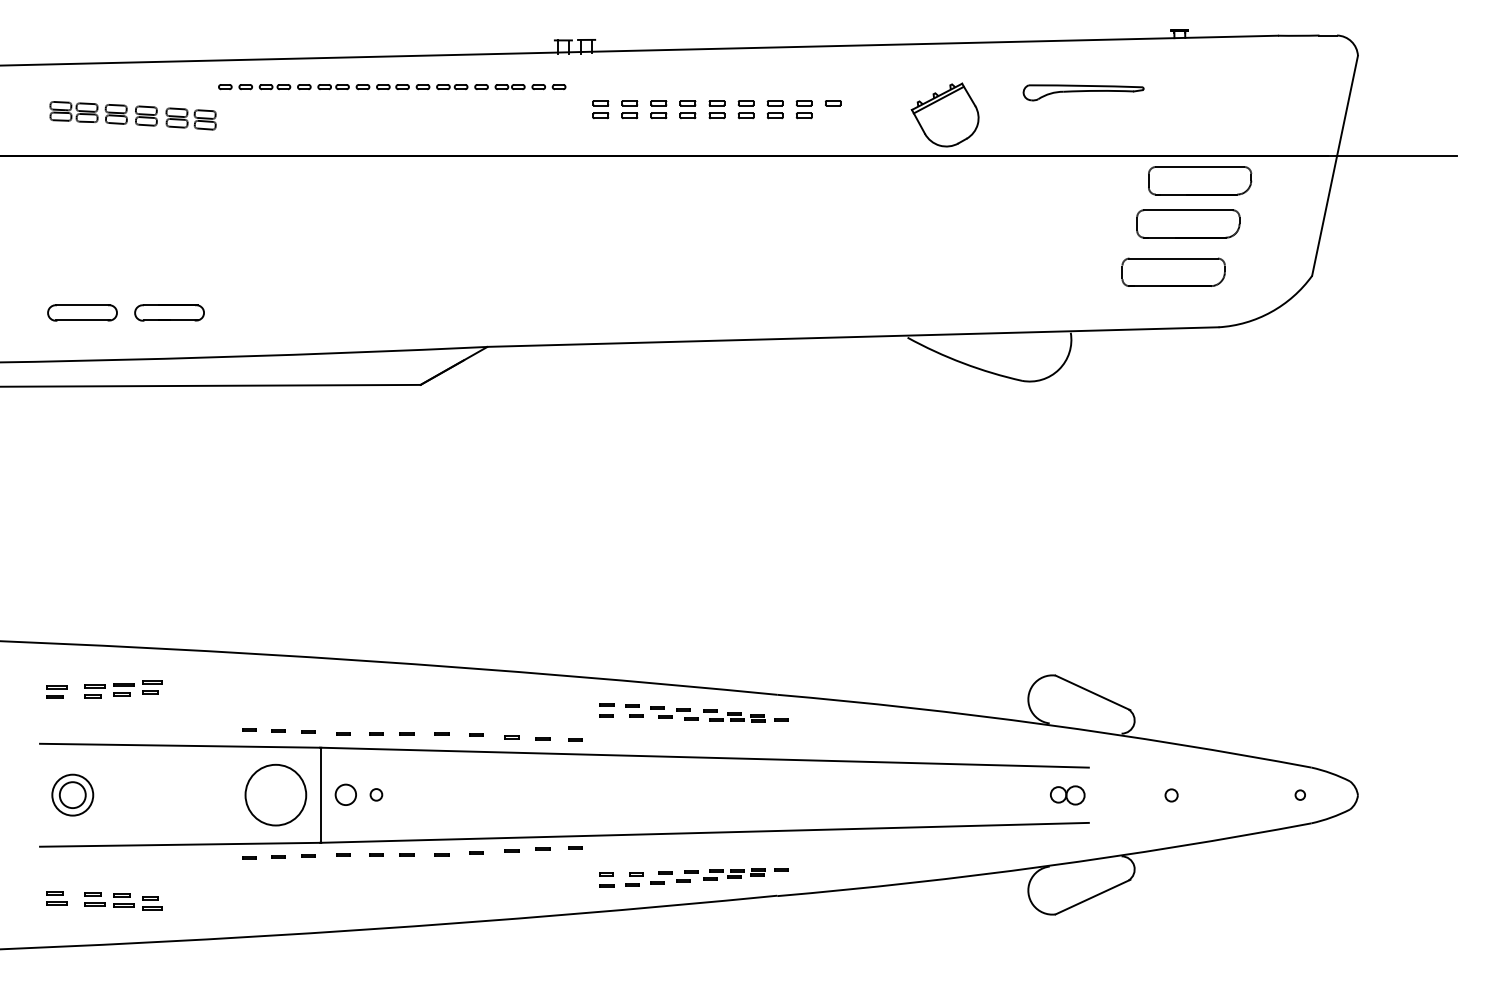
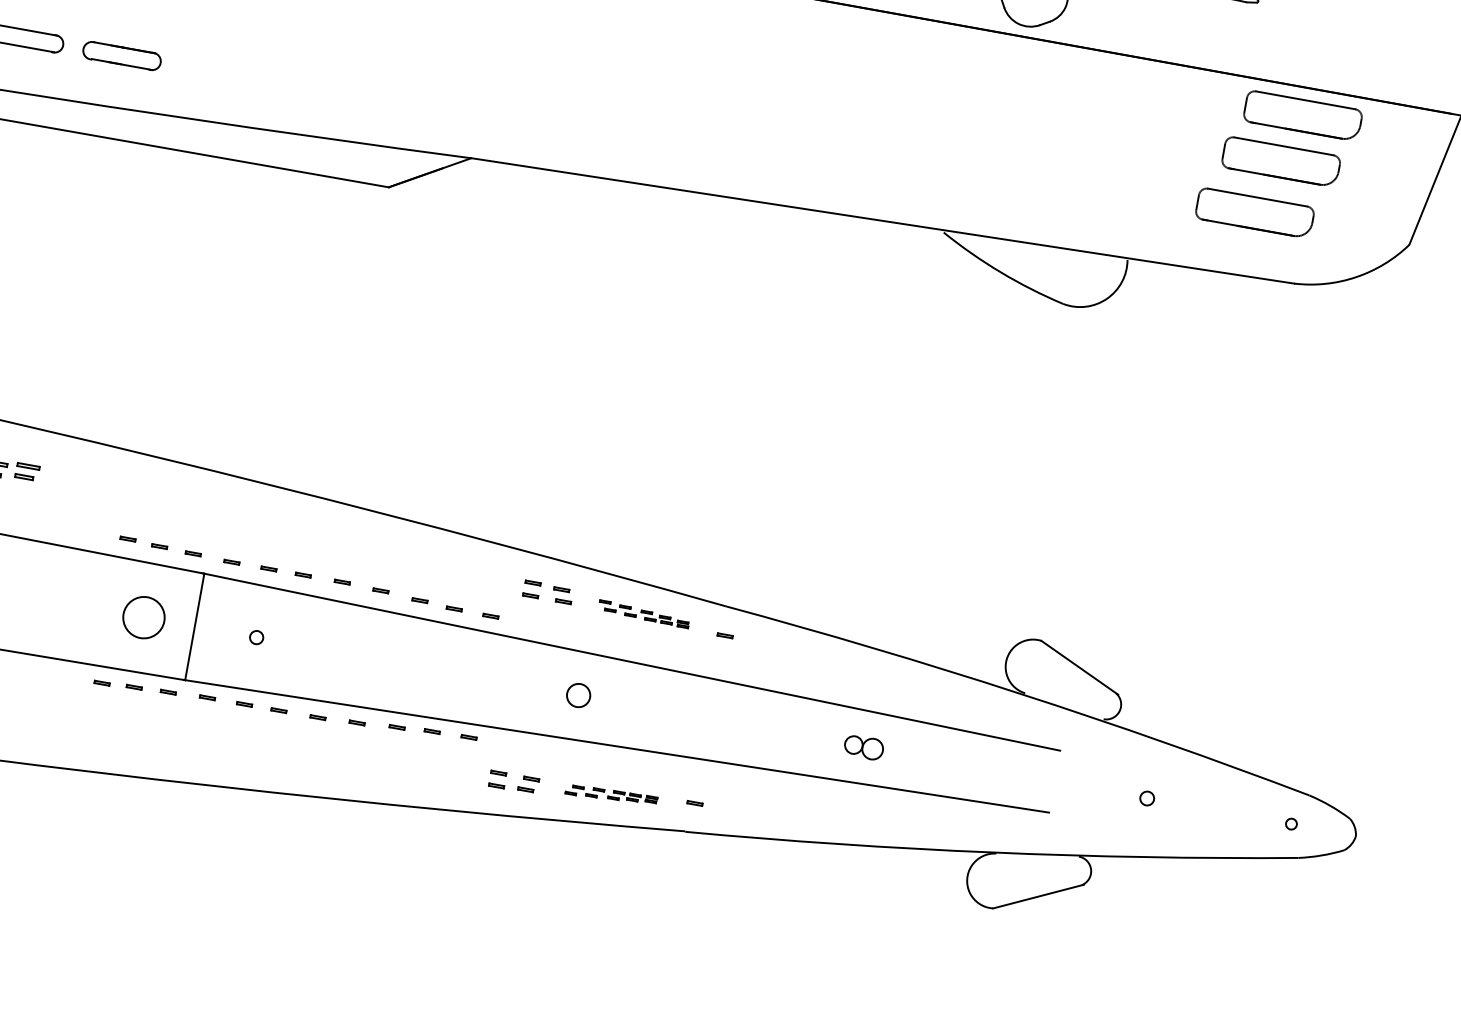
part: (707, 714) -> (643, 614), size x0.7
circle: (275, 794) -> (143, 616), size x0.6
circle: (345, 794) -> (578, 695), moved
part: (1067, 795) -> (863, 747), moved
part: (707, 876) -> (611, 795), size x0.7

